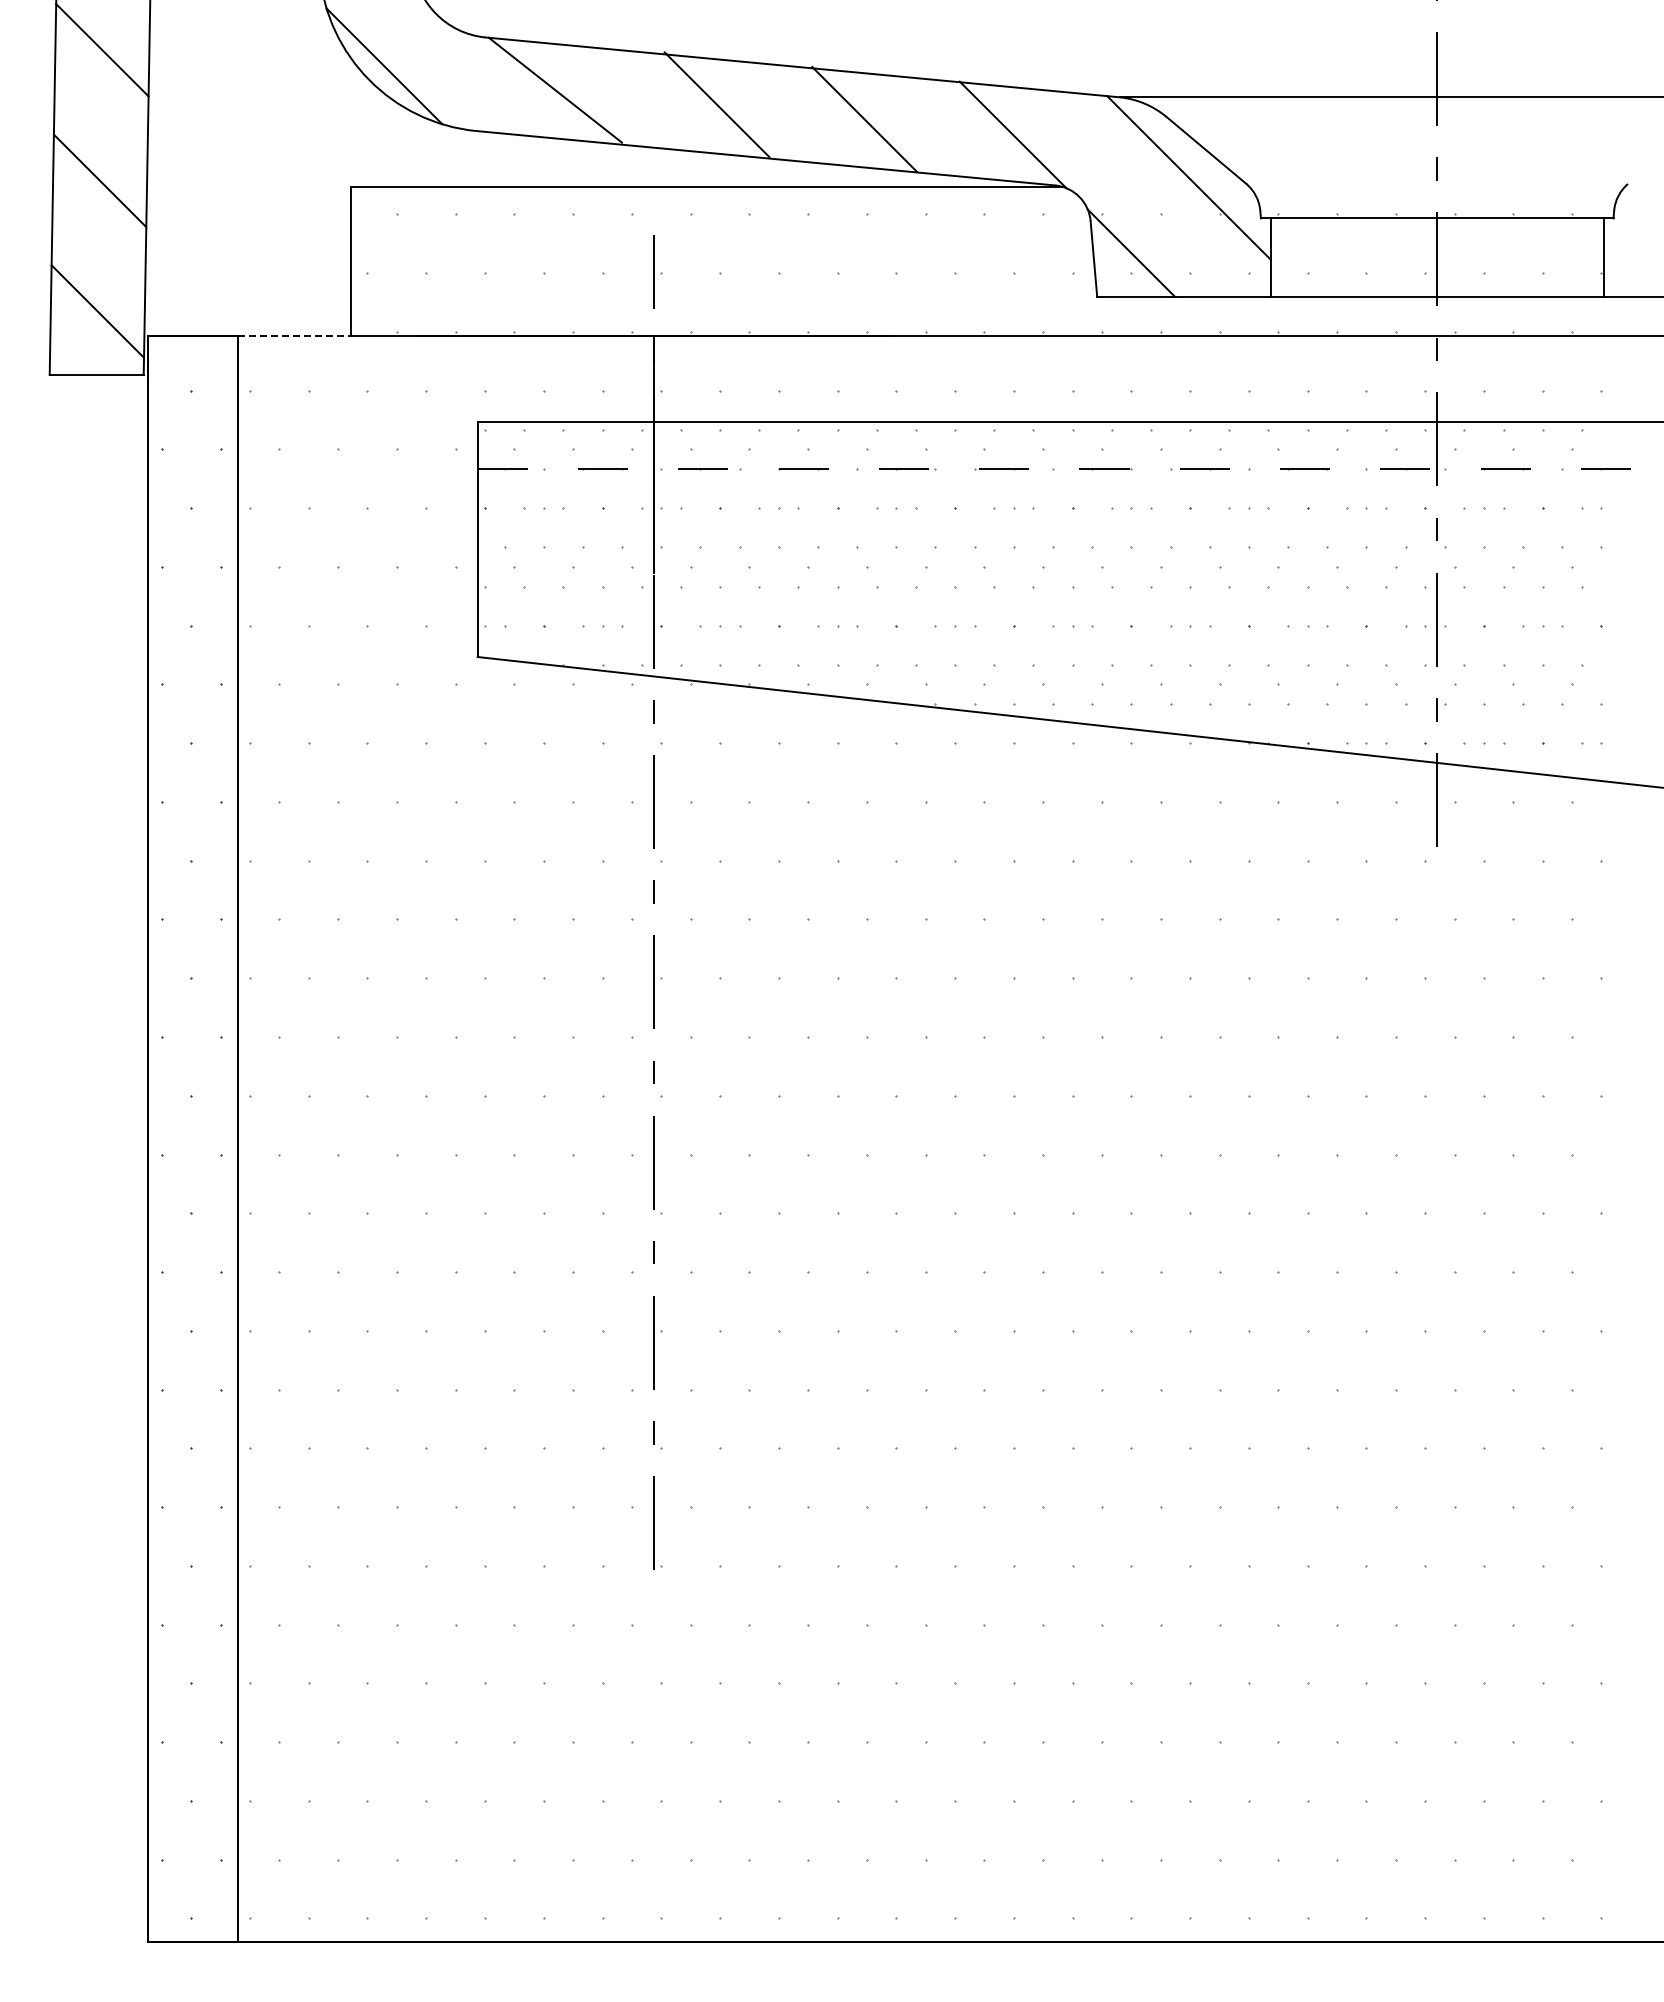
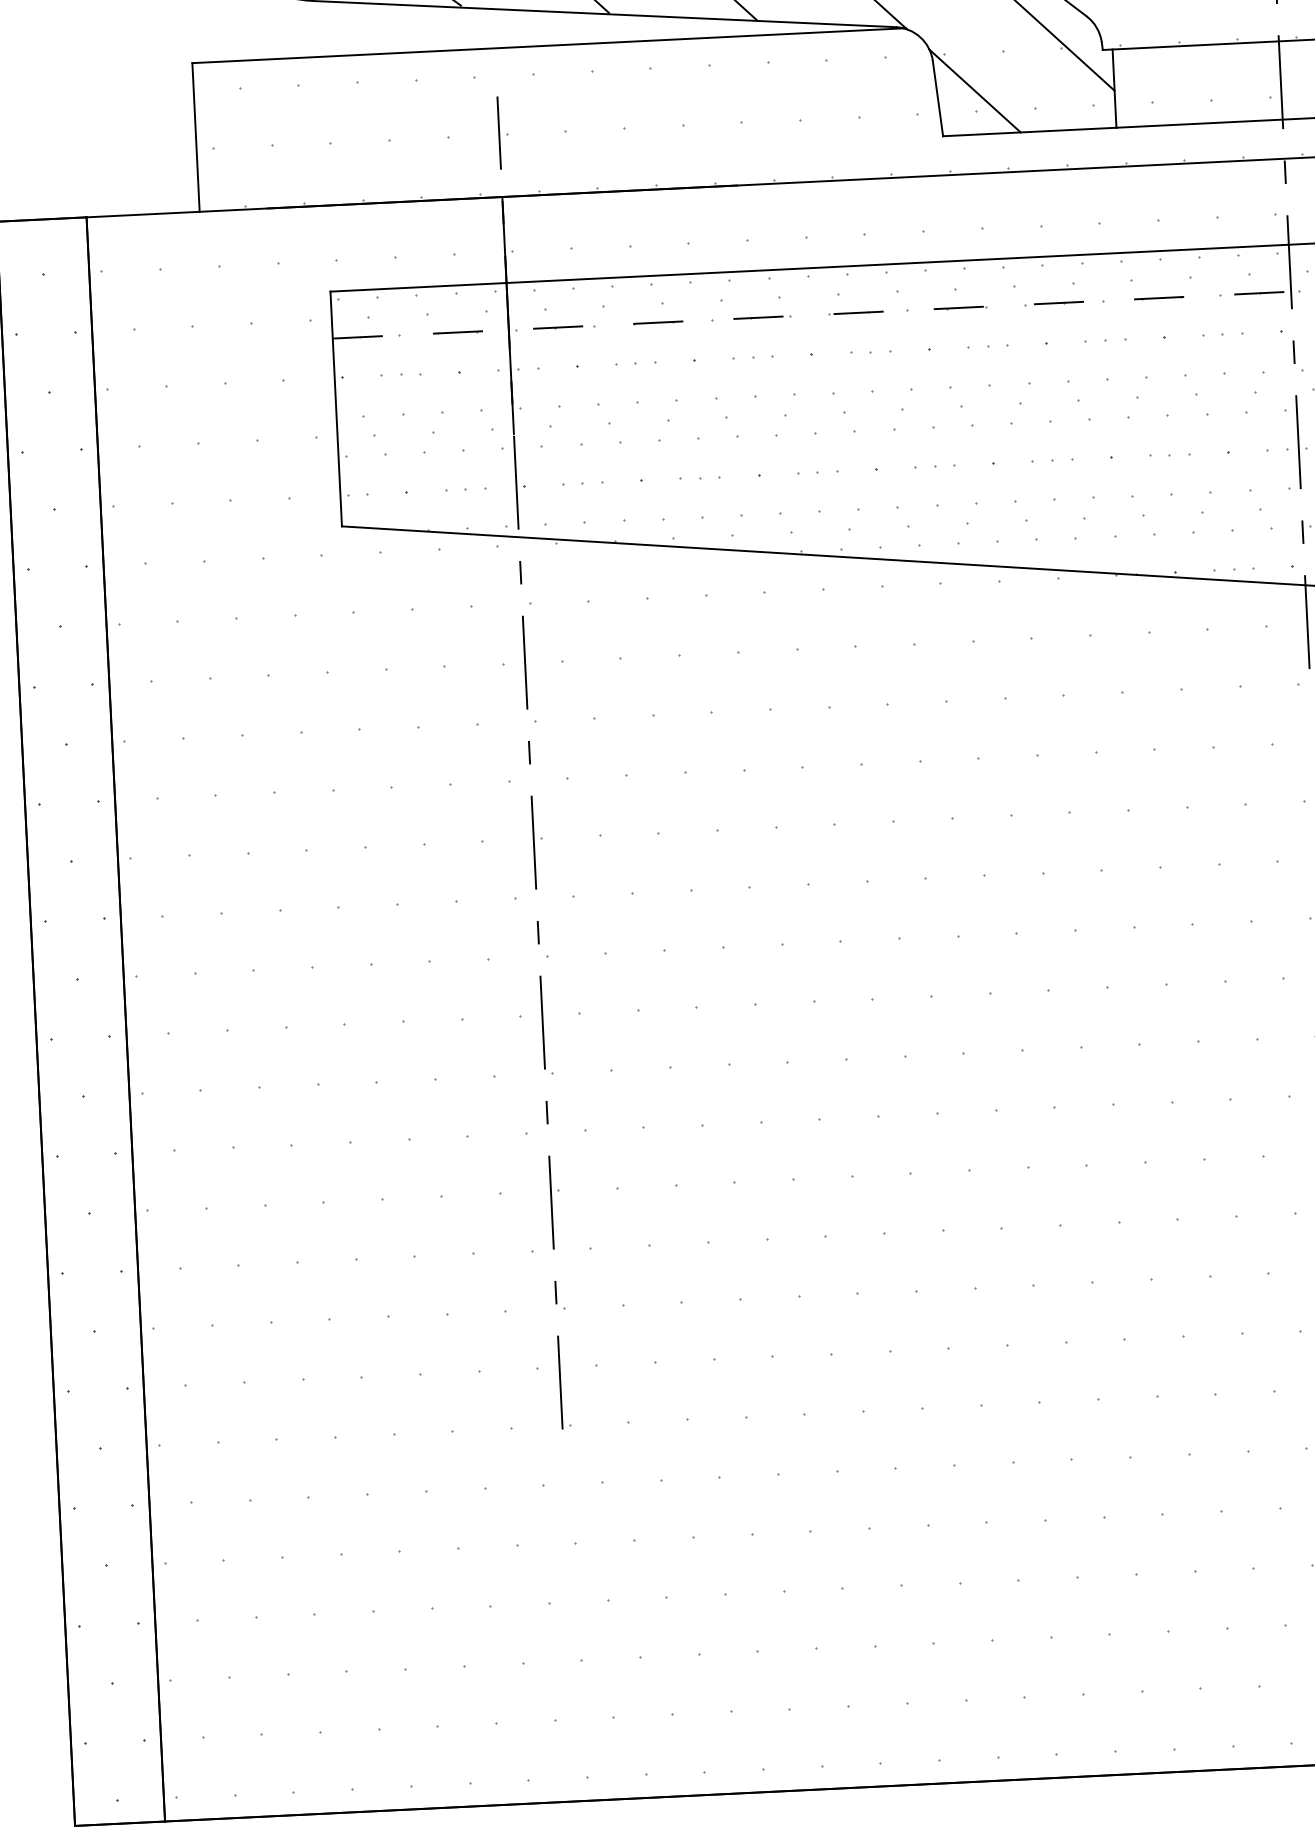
line: (294, 335) -> (143, 214), dashed -> solid

